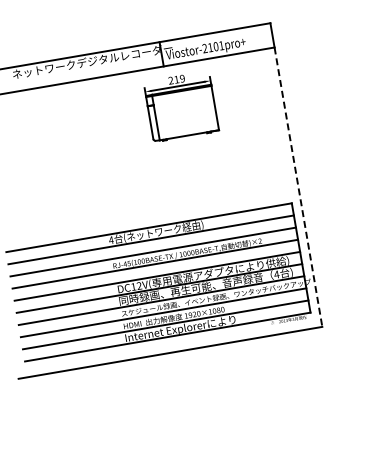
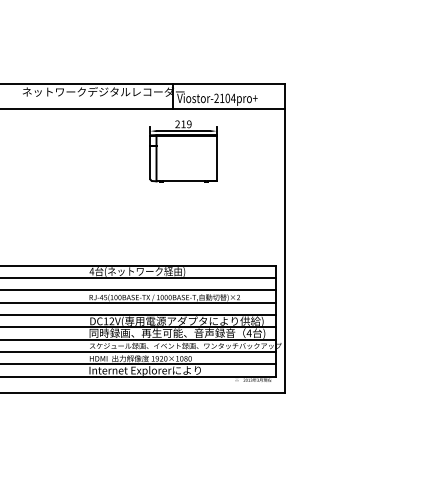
text: (221, 44) -> (233, 97), Viostor-2101pro+ -> Viostor-2104pro+
line: (298, 186) -> (285, 250), dashed -> solid

